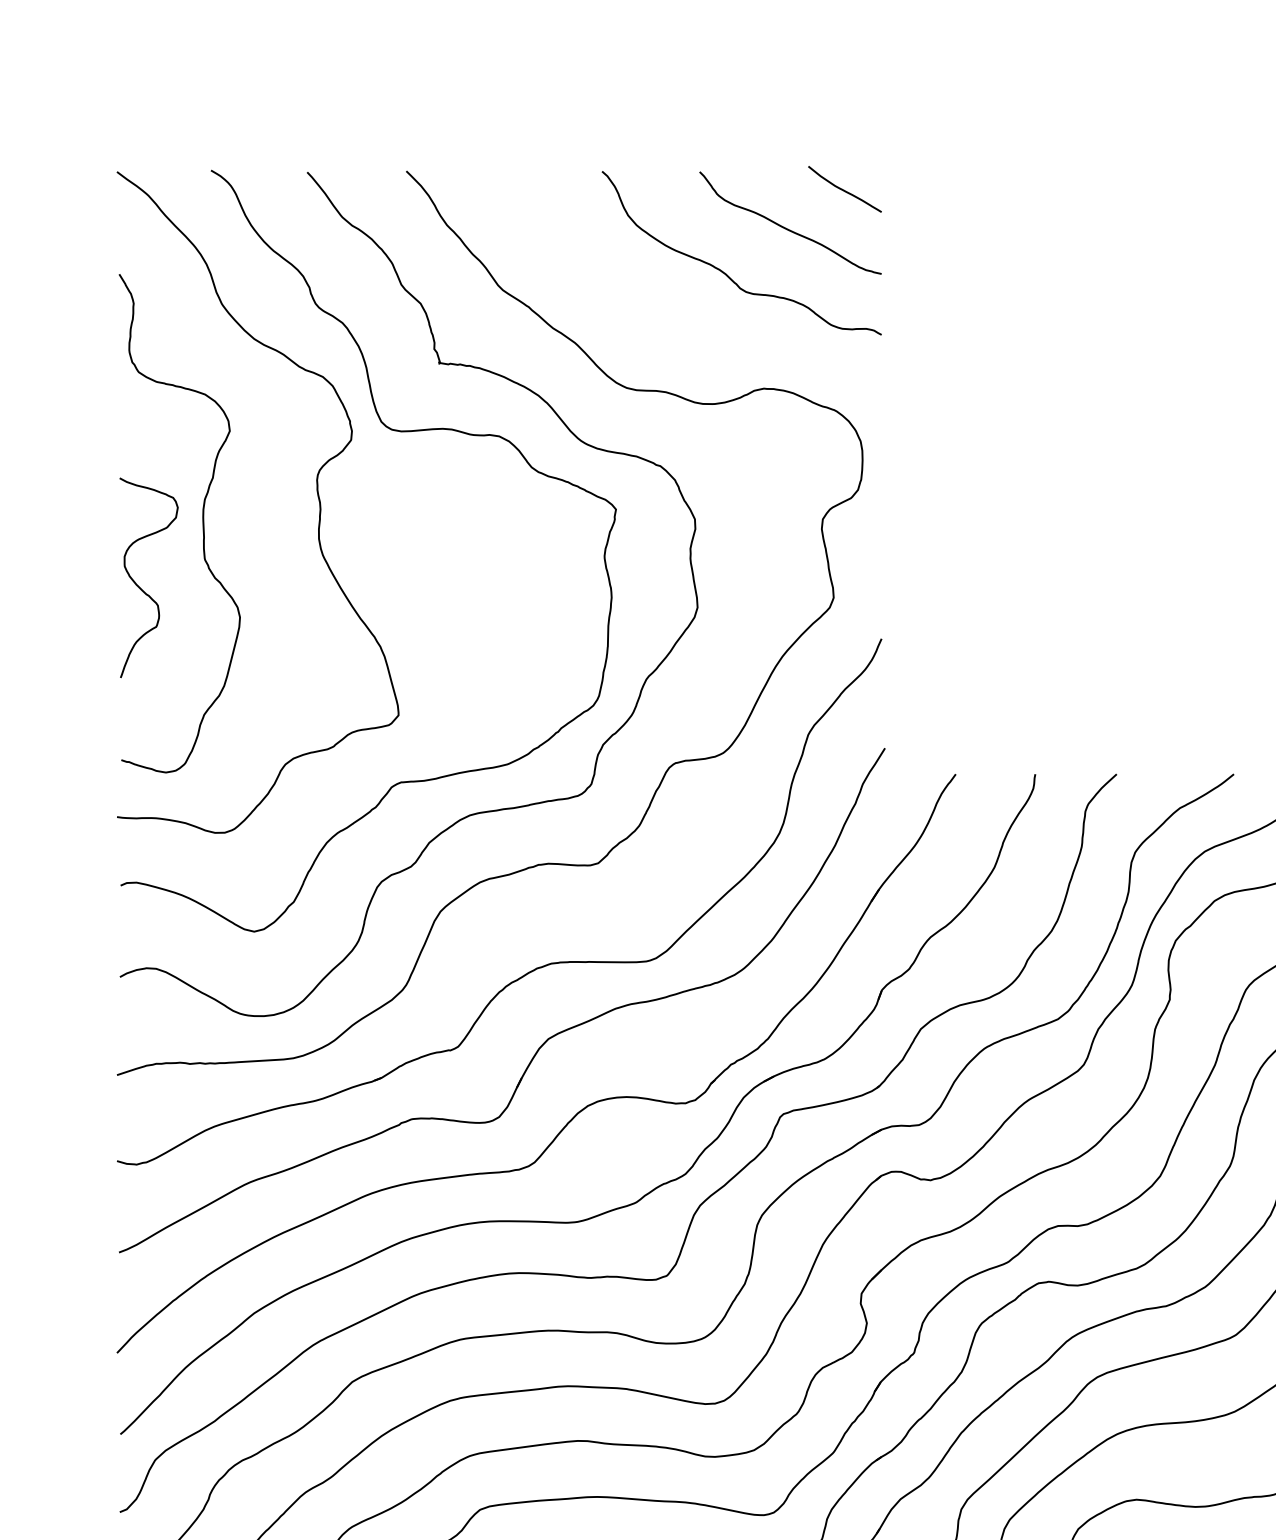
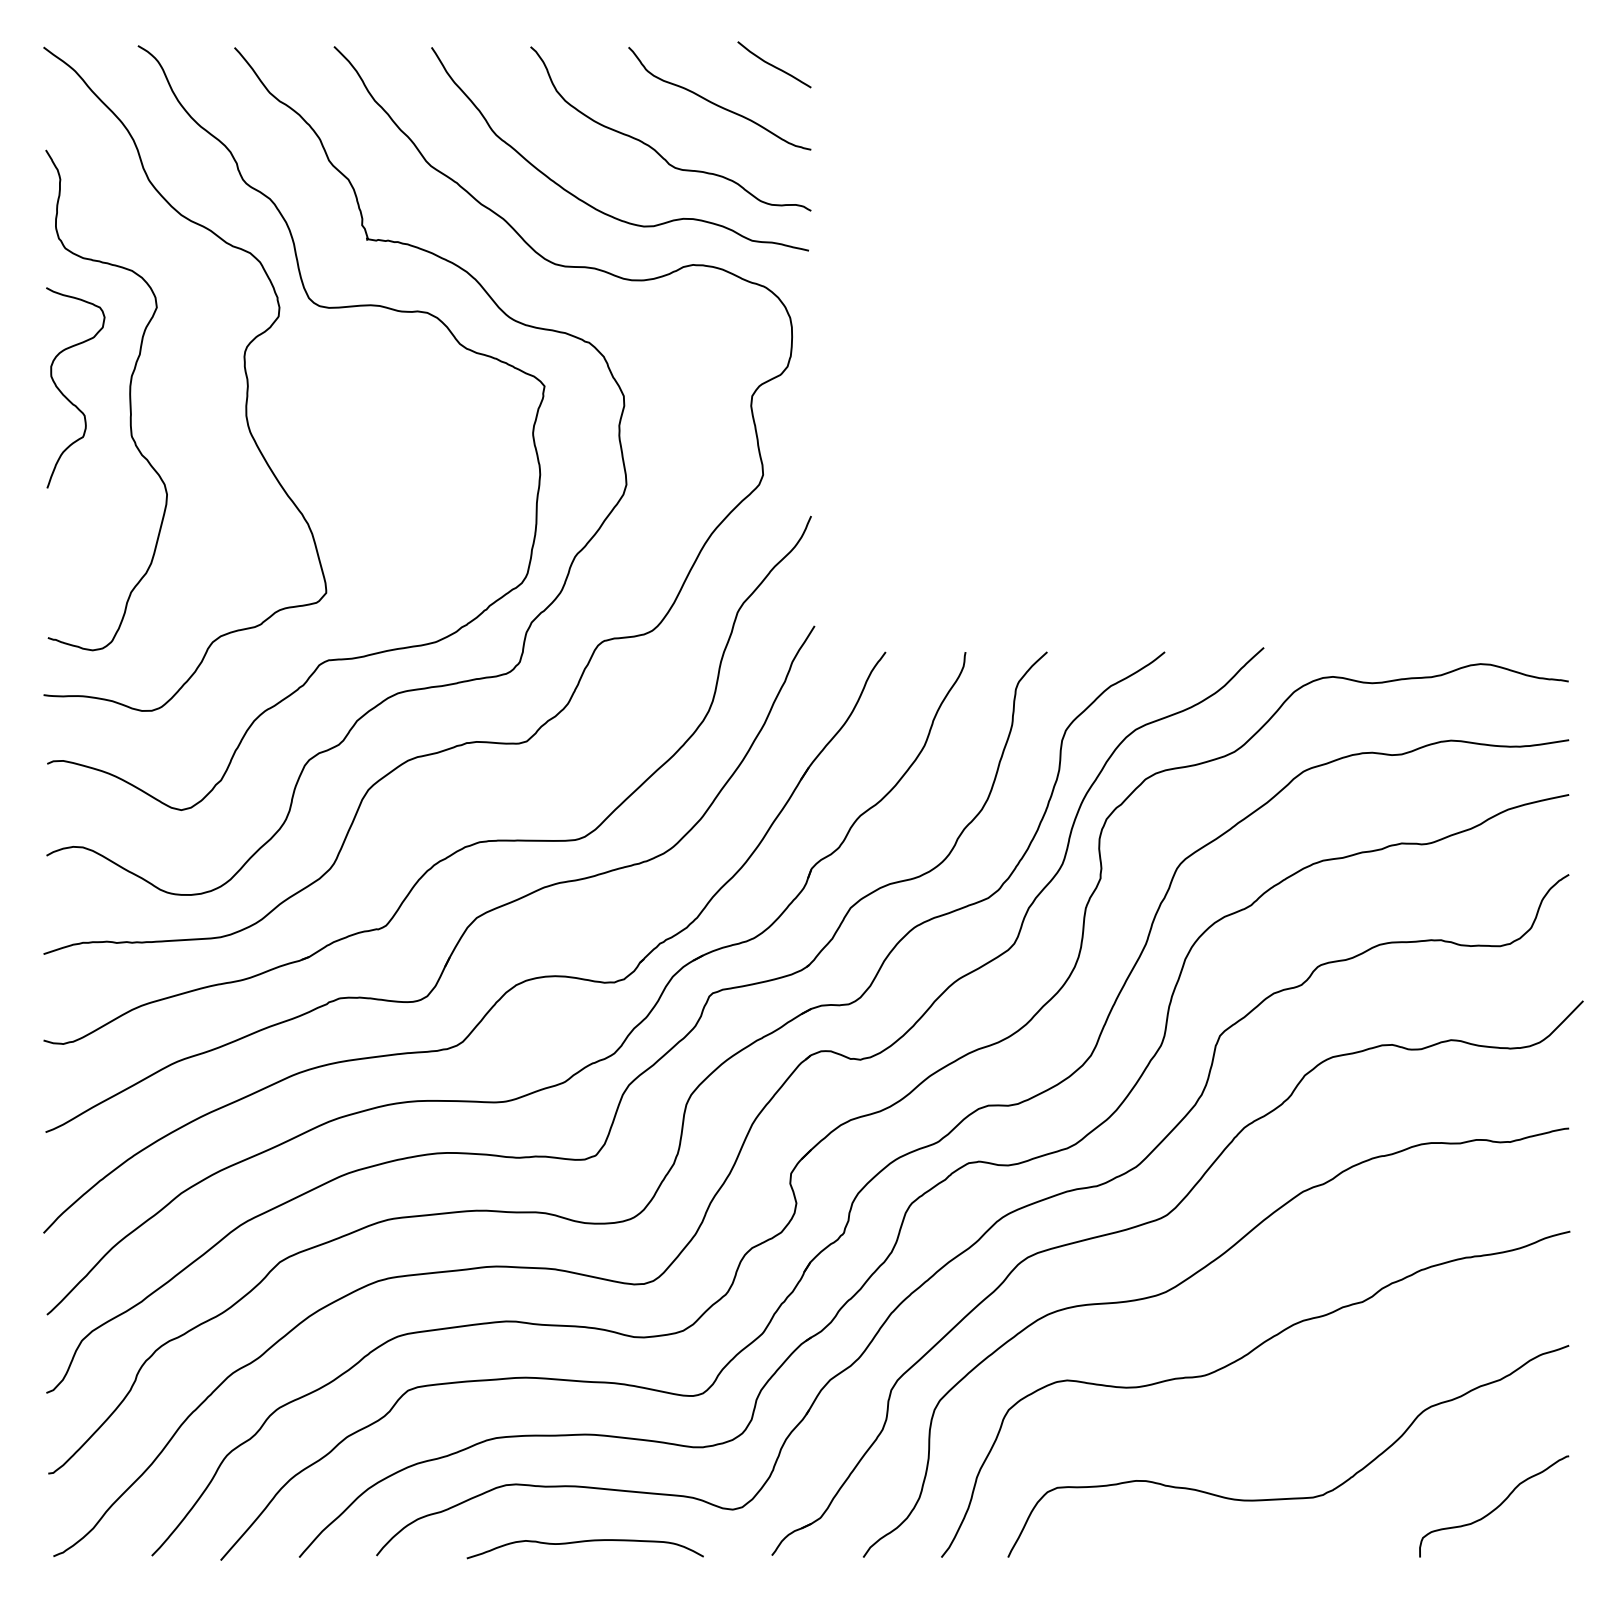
curve: (656, 325) -> (585, 201), added
curve: (139, 586) -> (66, 396), moved

